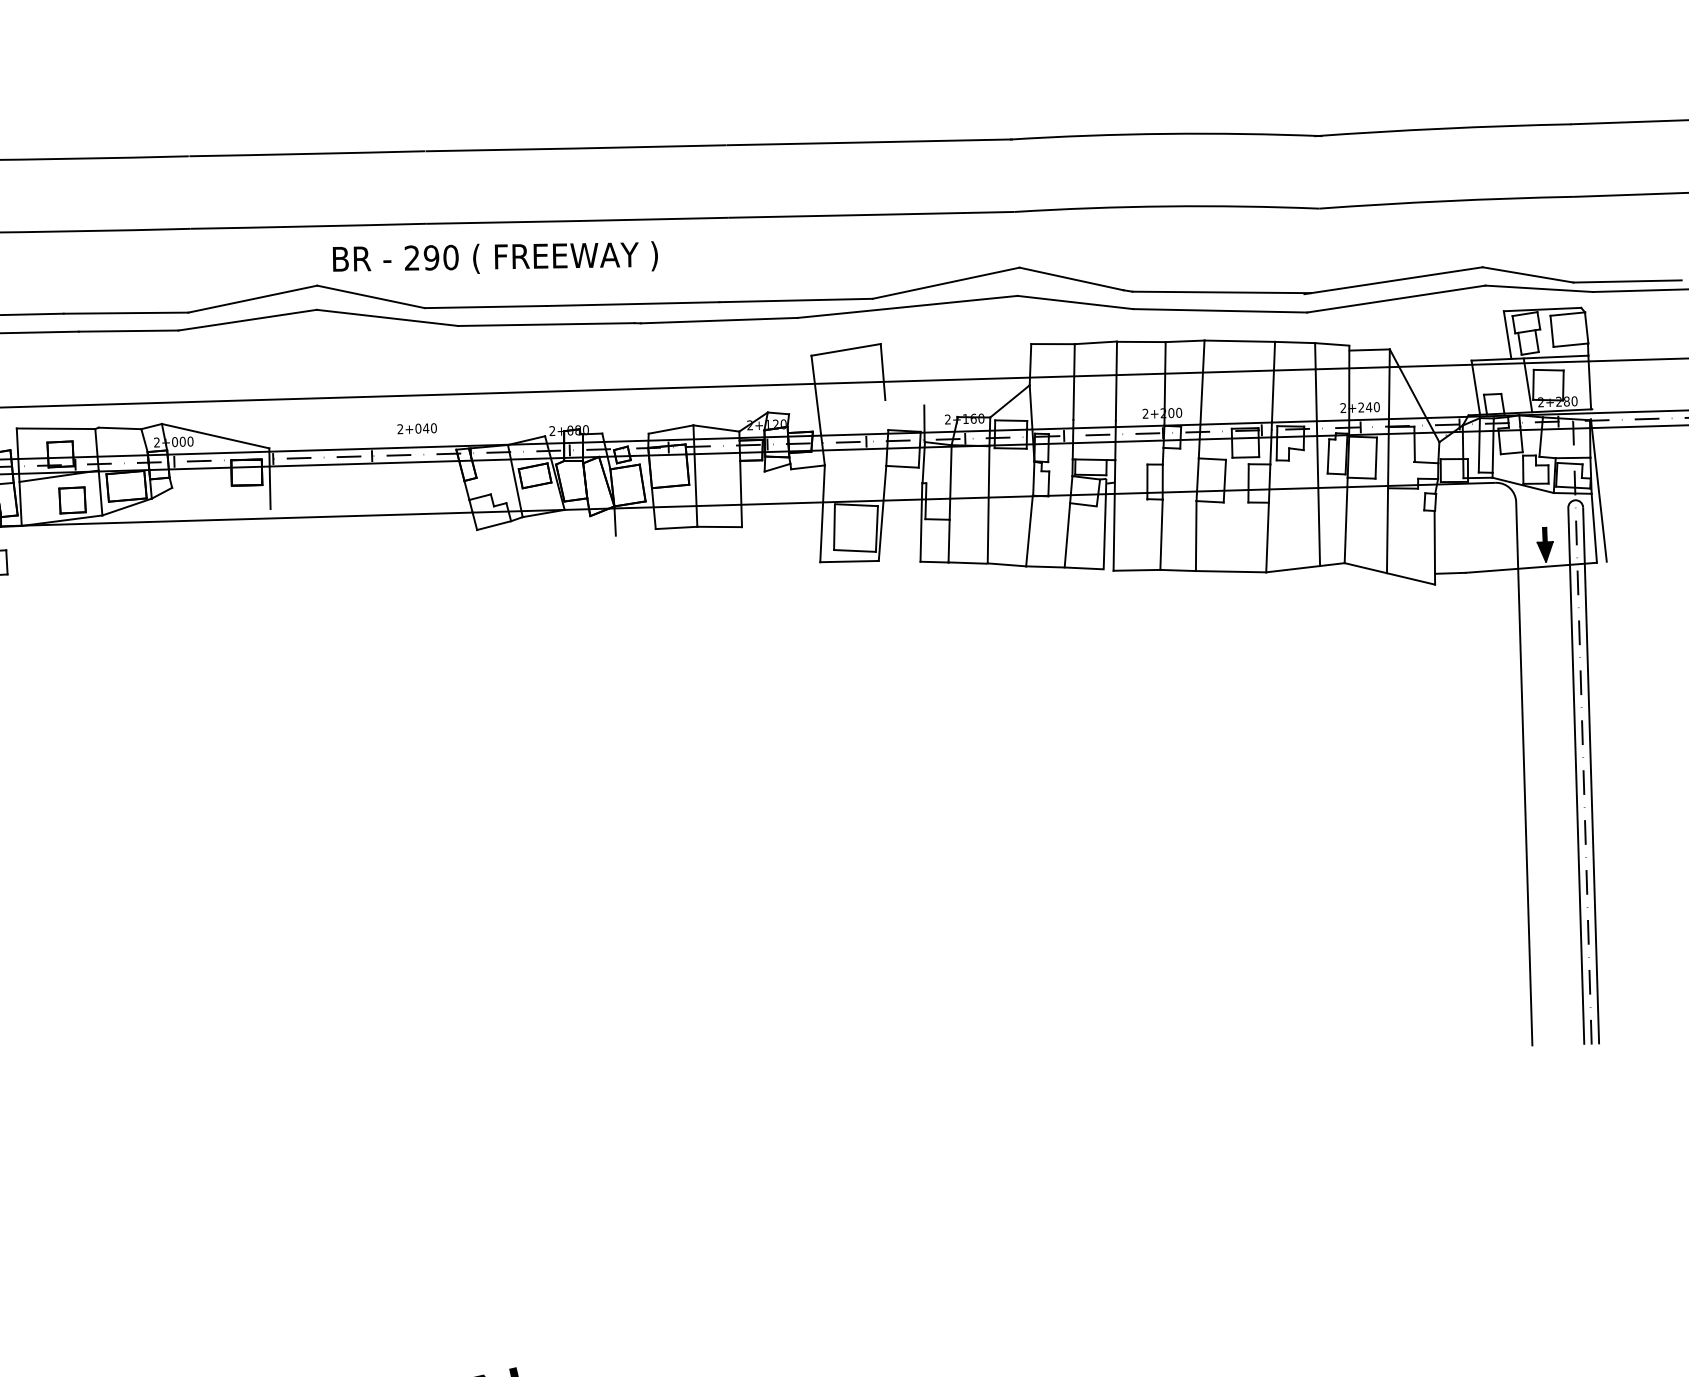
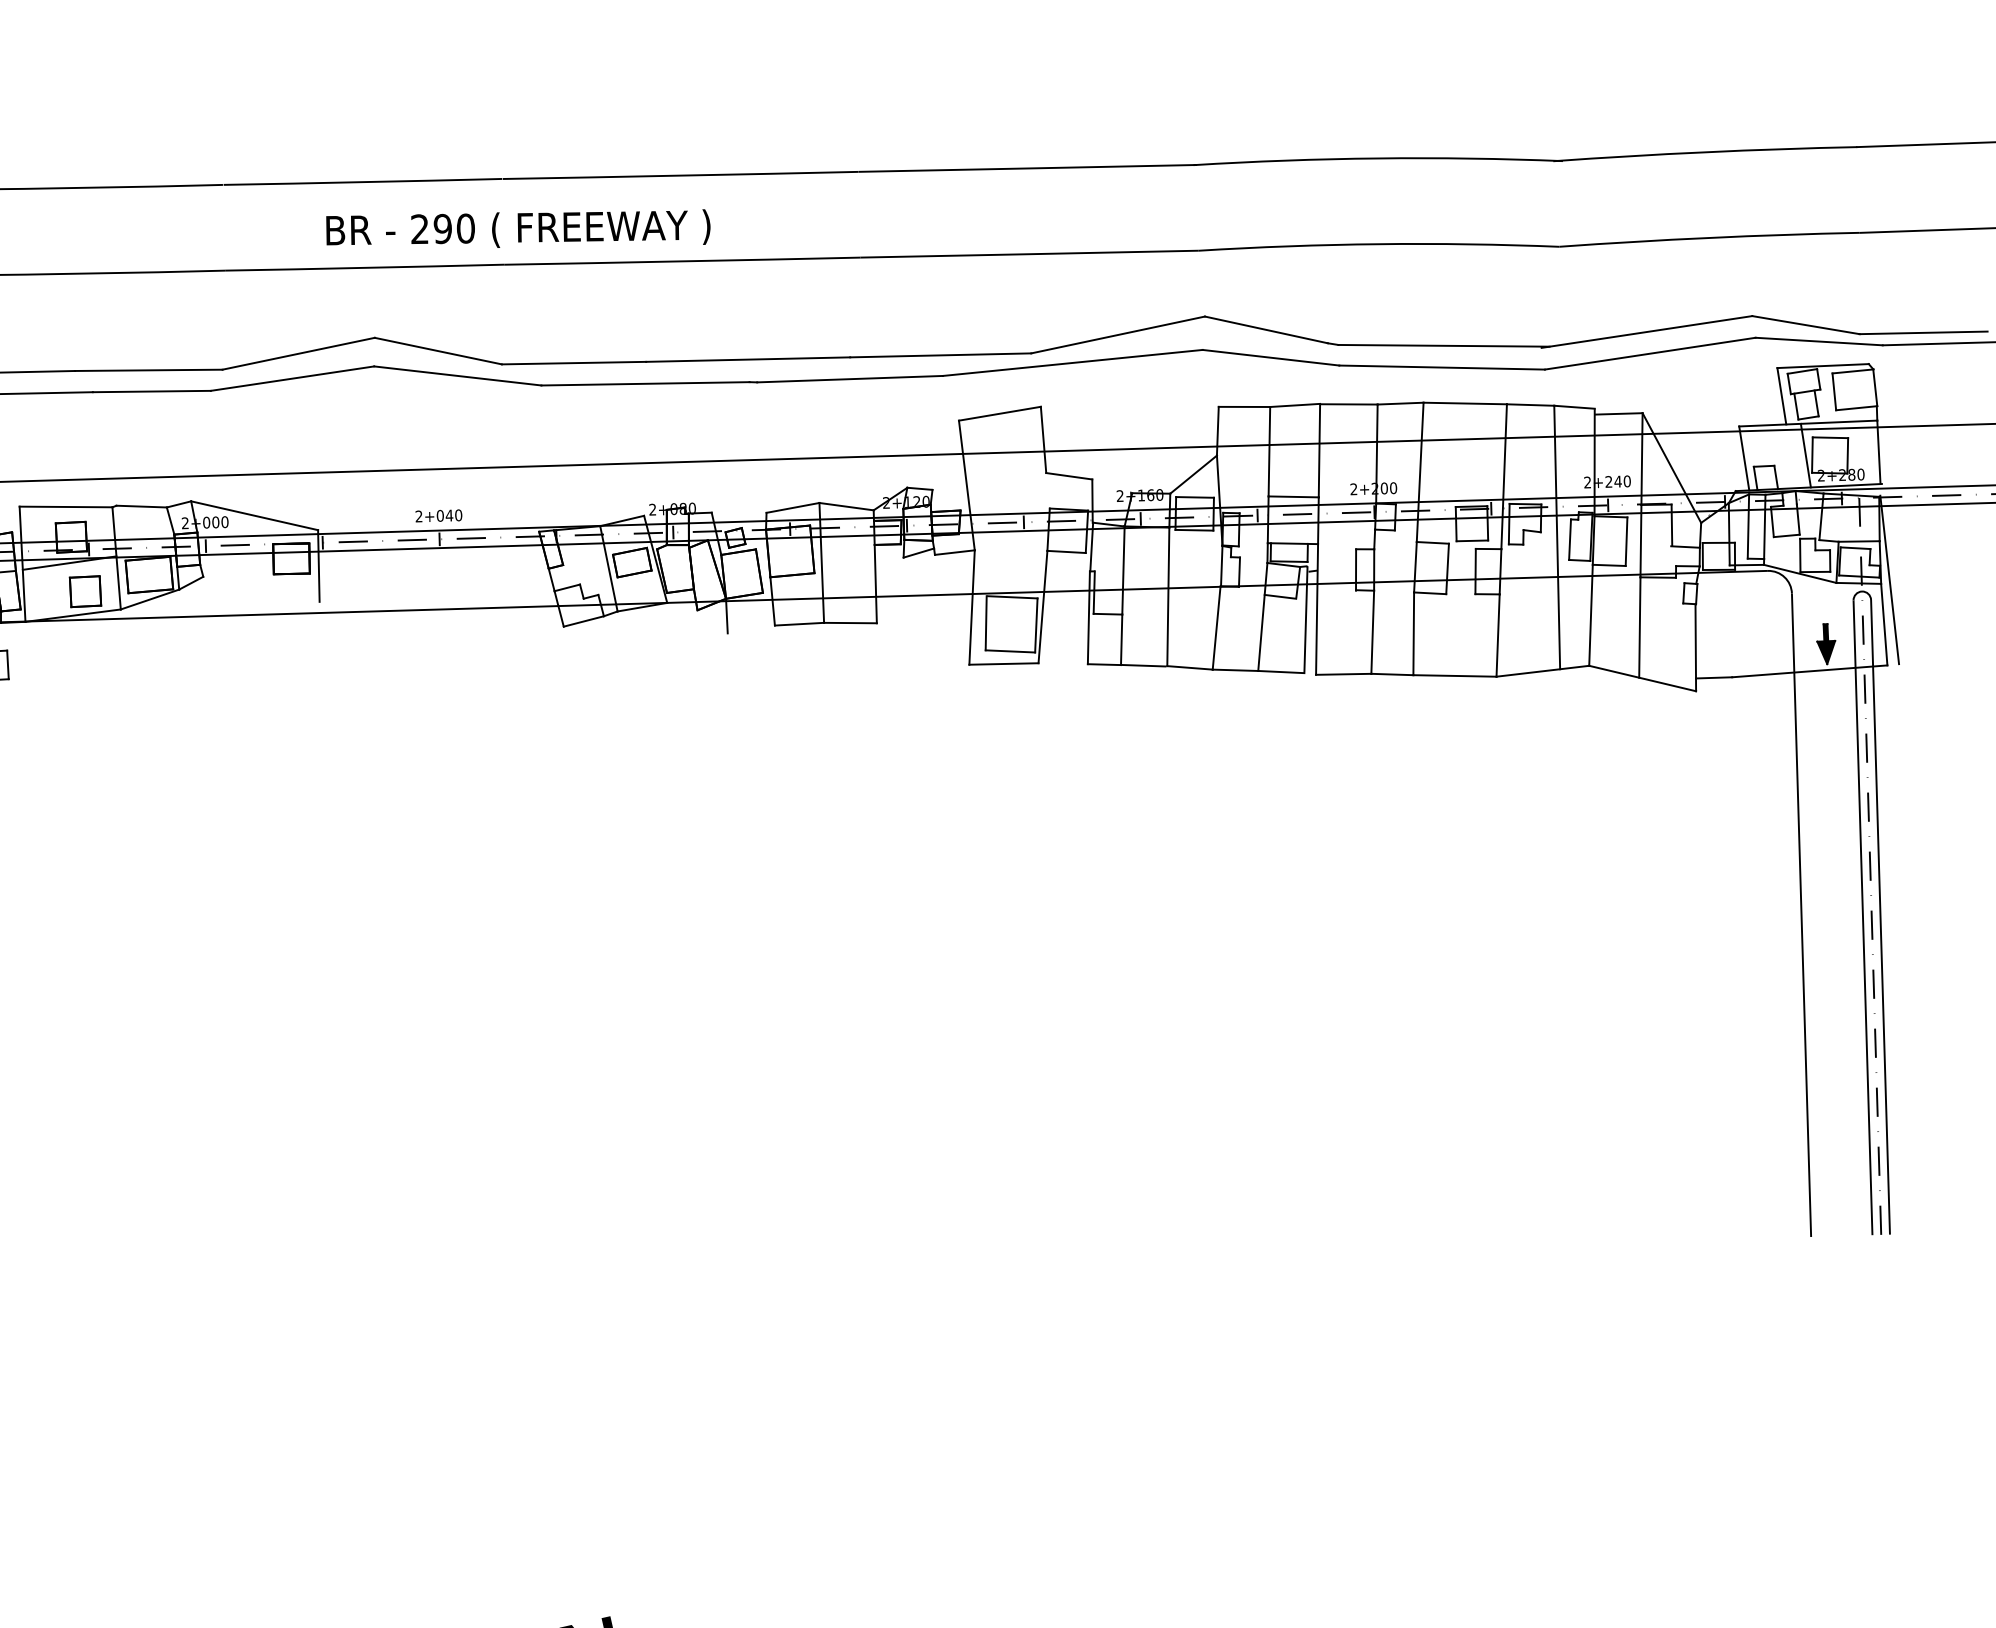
text: (495, 257) -> (518, 228), moved
line: (904, 402) -> (1069, 476), added
line: (1094, 419) -> (1293, 496), added
text: (416, 428) -> (438, 515), moved

